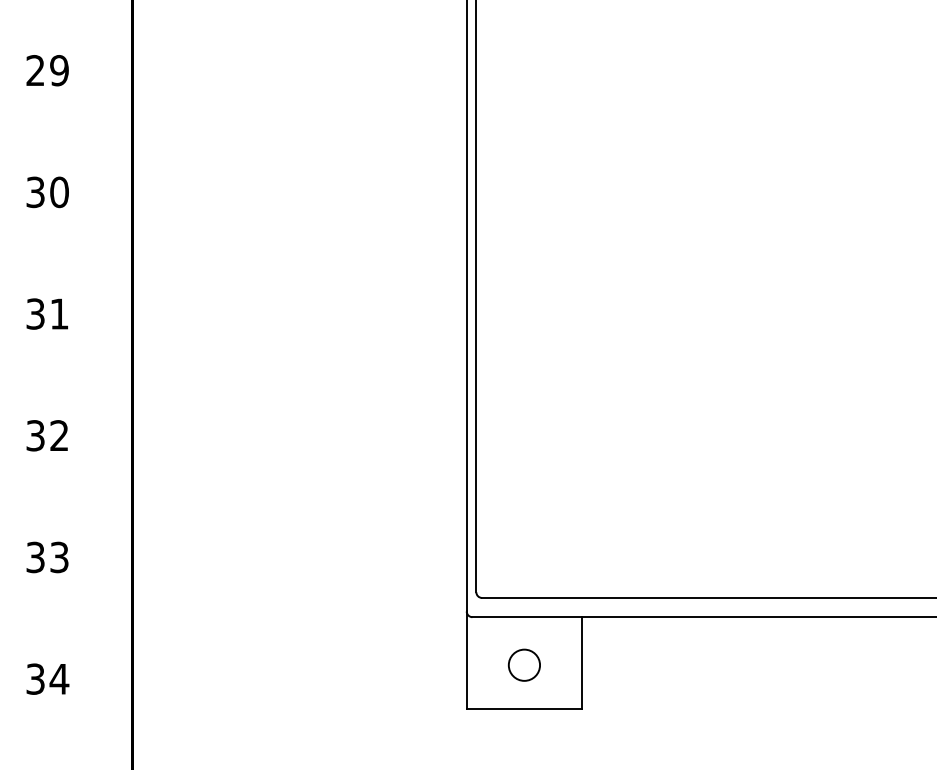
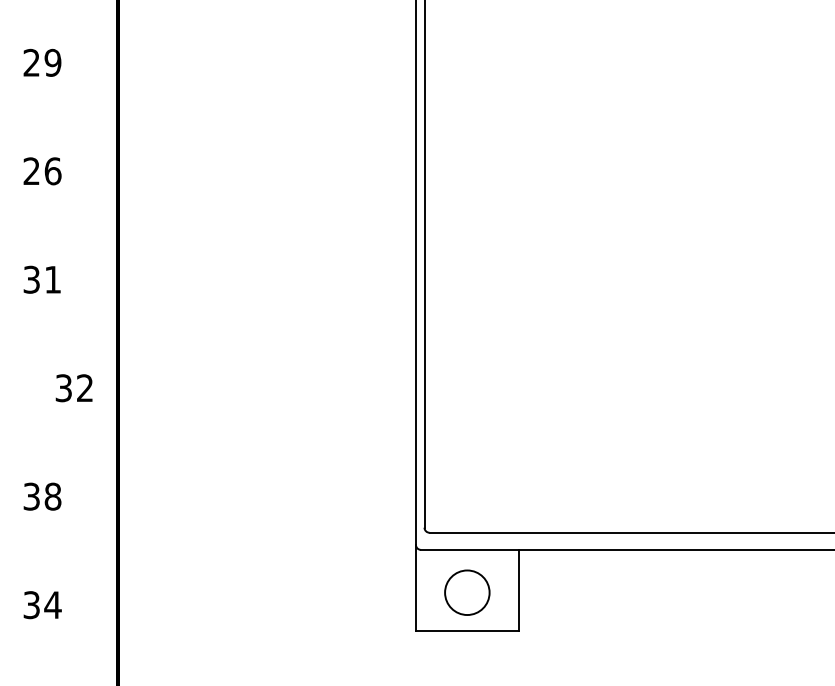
text: (47, 192) -> (42, 171), 30 -> 26
text: (46, 435) -> (73, 388), moved
text: (59, 557) -> (53, 496), 33 -> 38
circle: (524, 664) -> (467, 592), size x1.6

